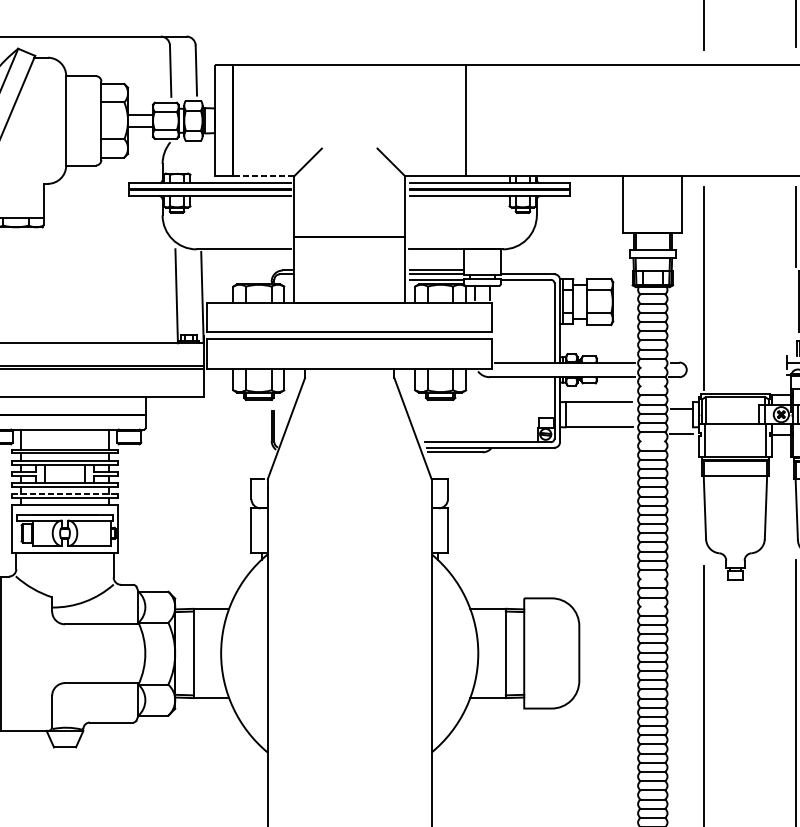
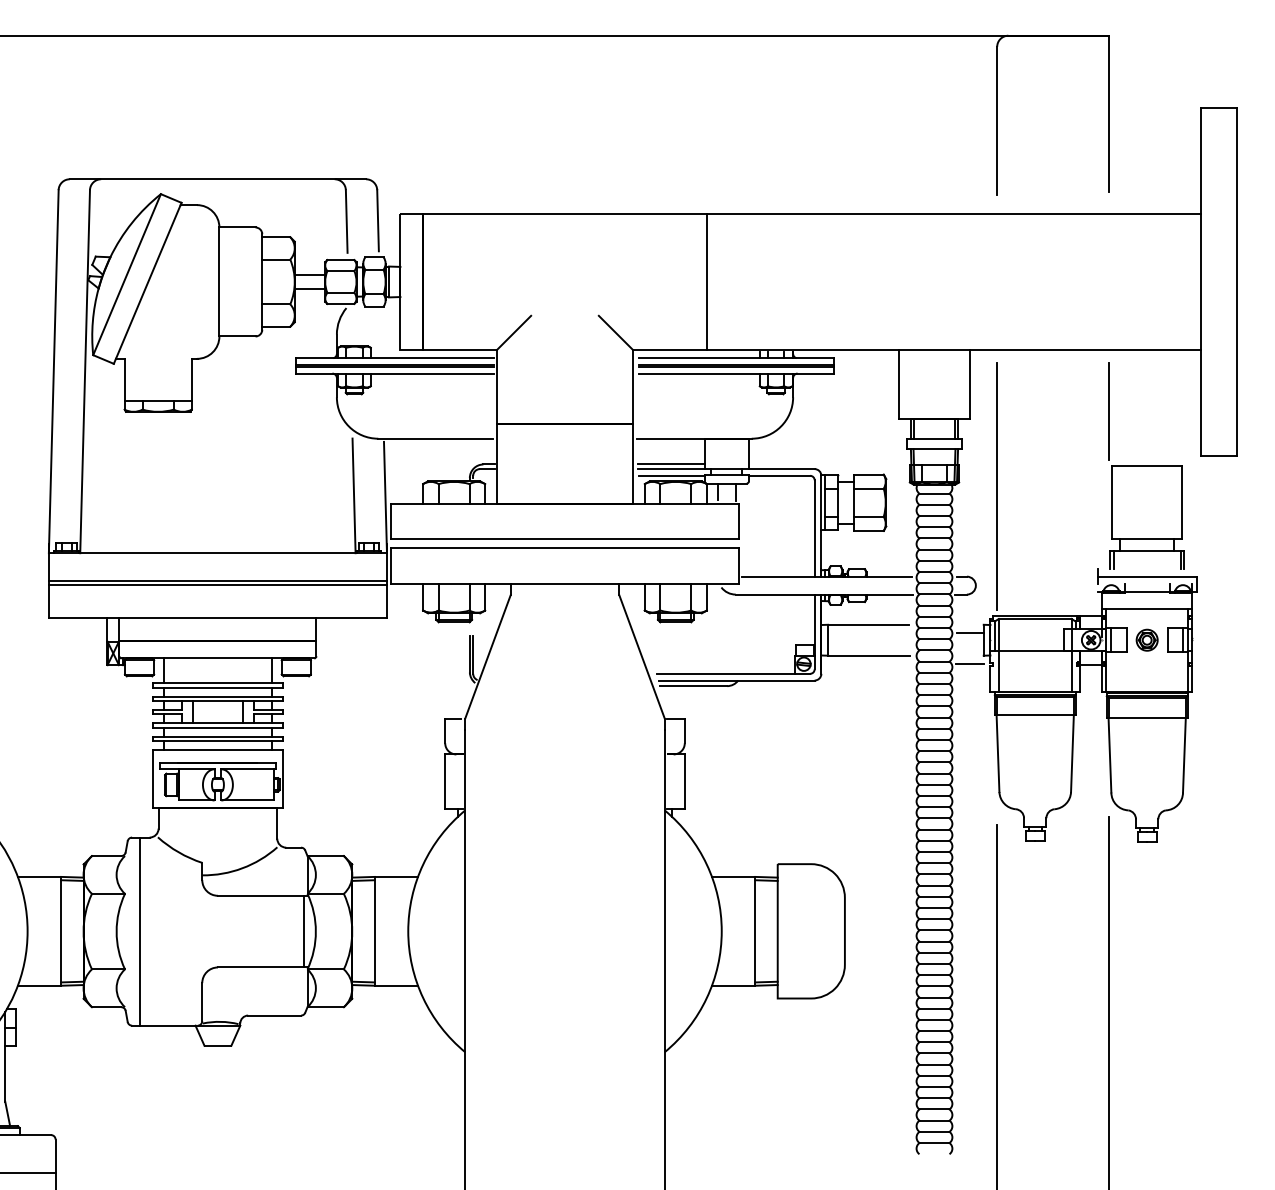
line: (263, 176) -> (459, 349), dashed -> solid
line: (652, 368) -> (934, 583), added
line: (652, 386) -> (934, 605), added
line: (652, 441) -> (934, 672), added
line: (64, 493) -> (217, 736), dashed -> solid
line: (652, 578) -> (934, 840), added
line: (652, 606) -> (934, 874), added
line: (136, 653) -> (304, 931), added

